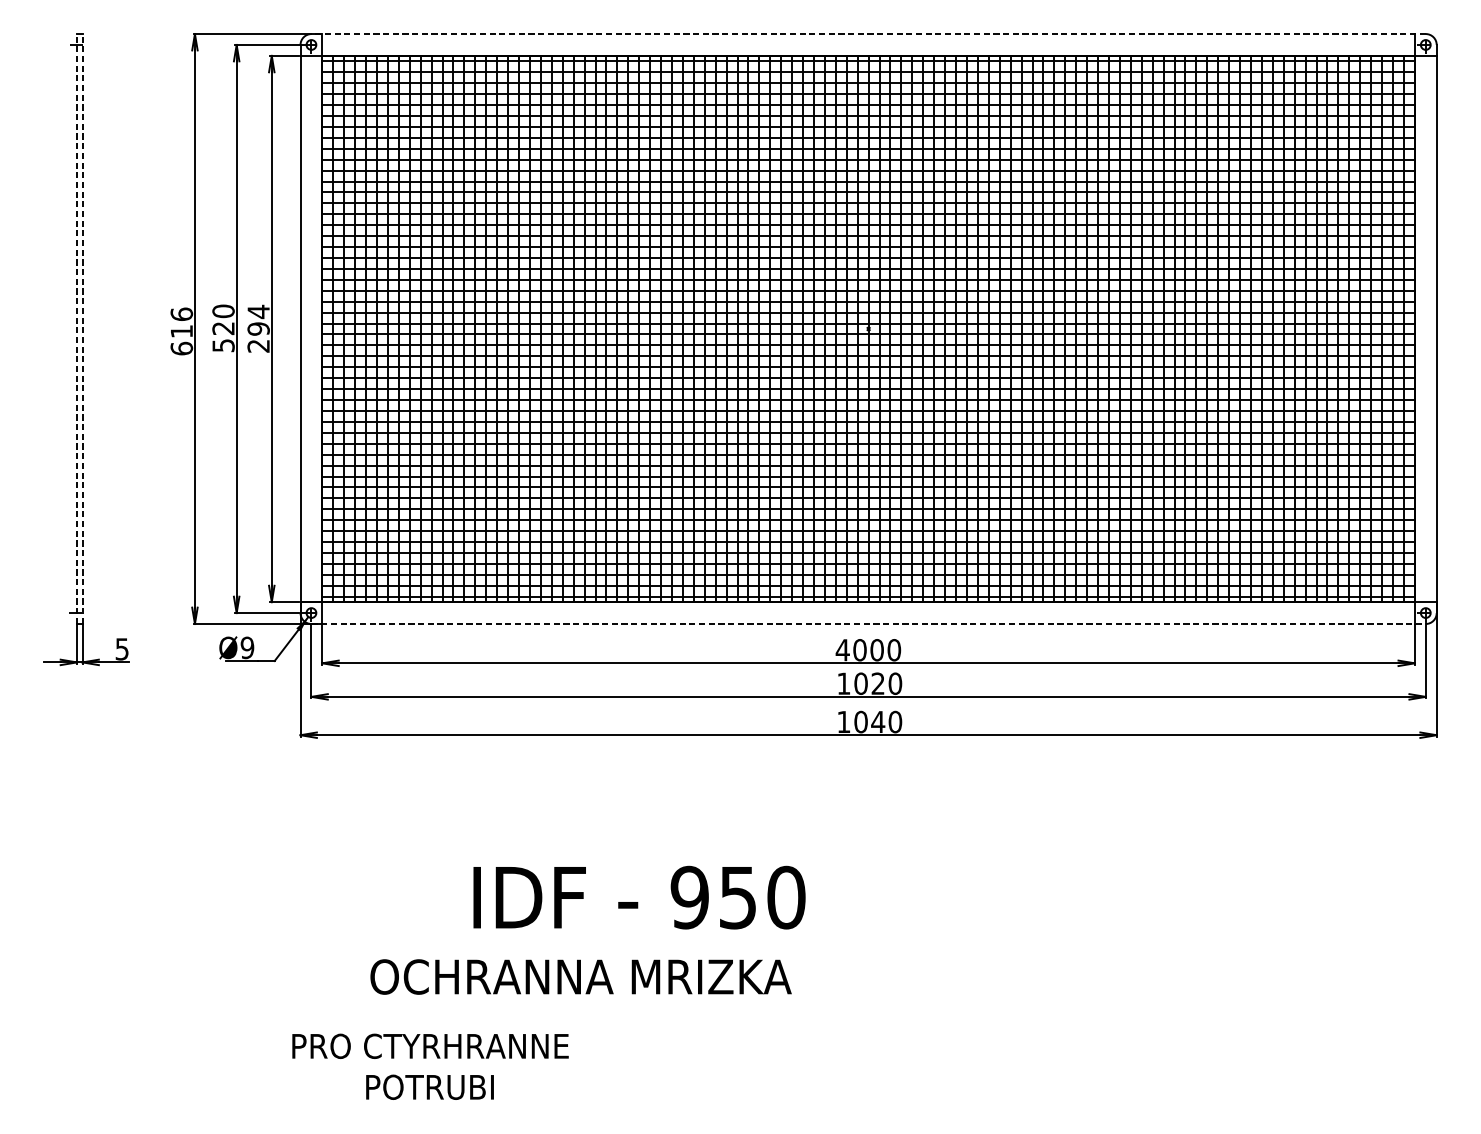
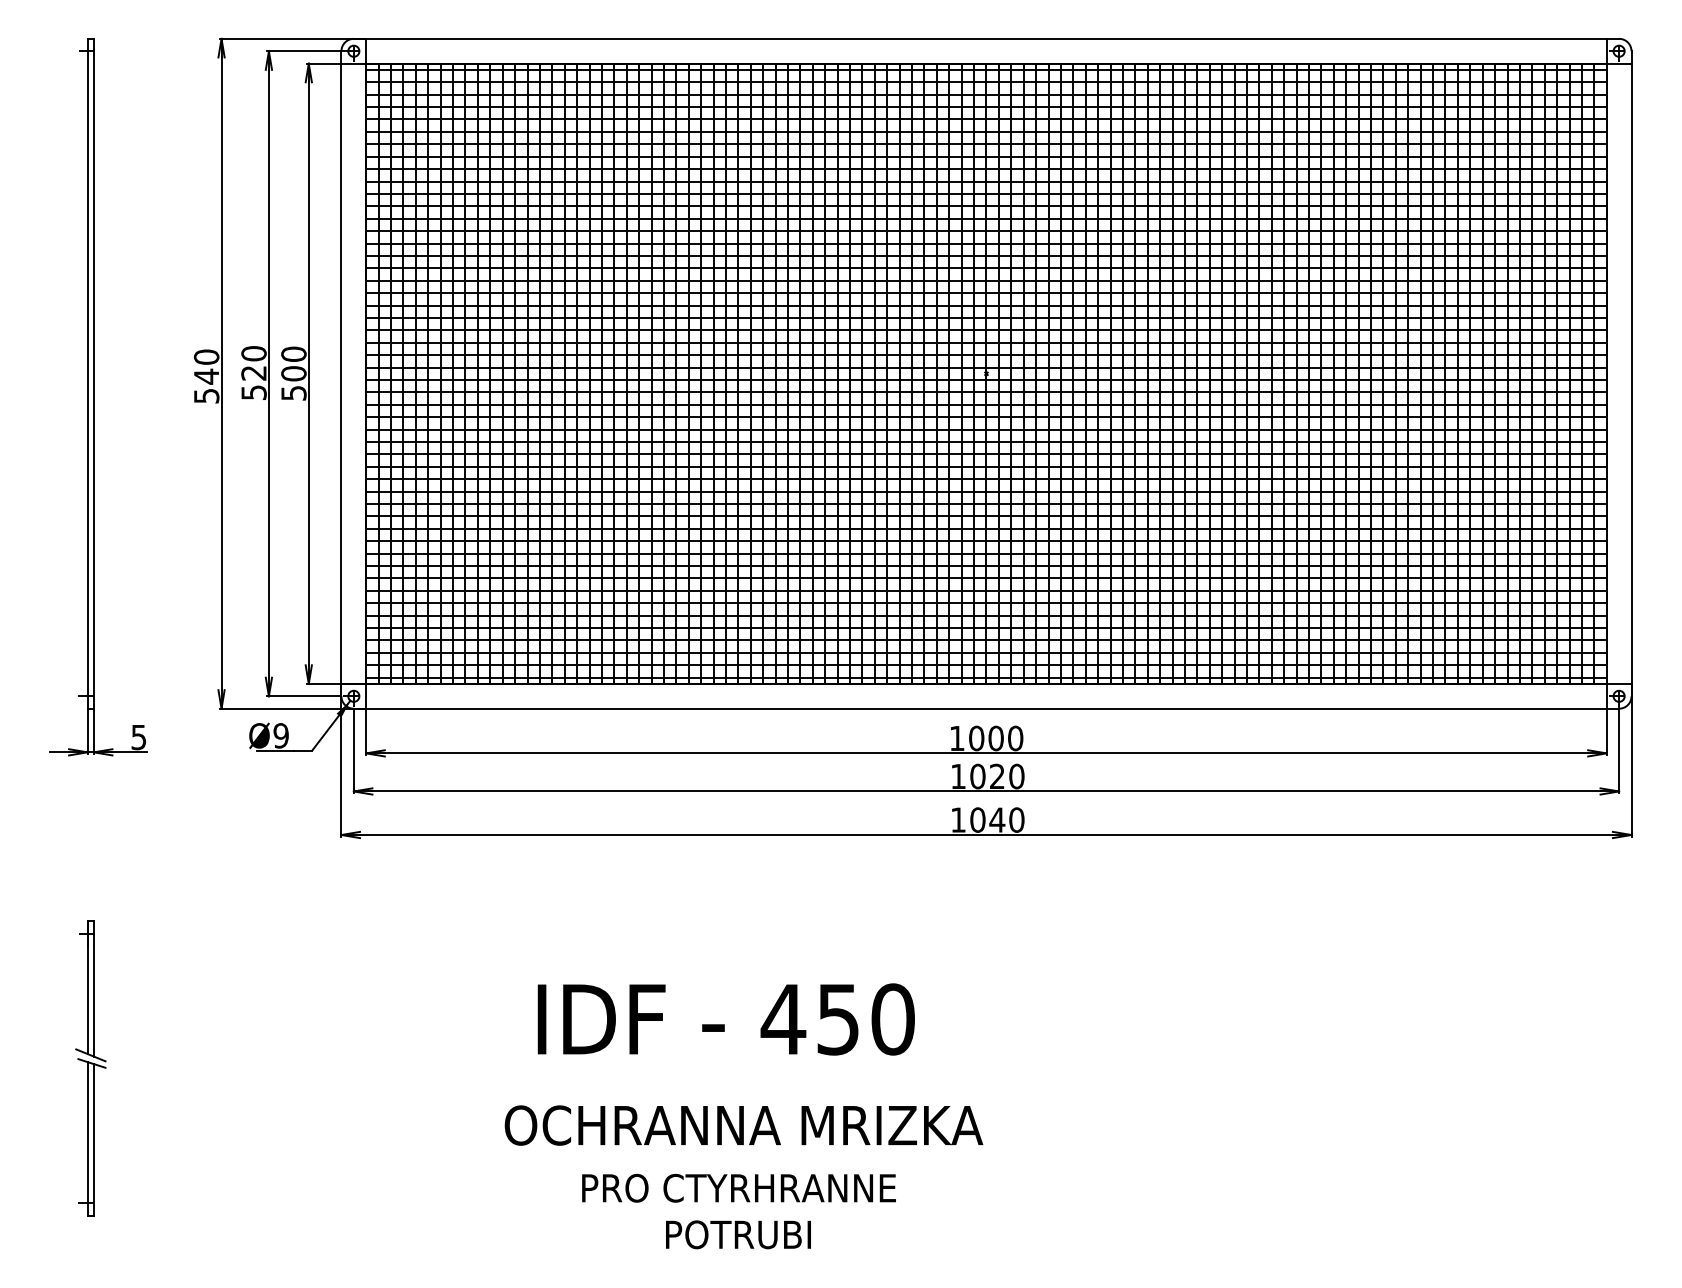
line: (868, 33) -> (986, 38), dashed -> solid
line: (76, 328) -> (87, 373), dashed -> solid
line: (82, 328) -> (93, 373), dashed -> solid
text: (258, 328) -> (293, 373), 294 -> 500
text: (181, 331) -> (206, 376), 616 -> 540
line: (868, 623) -> (986, 708), dashed -> solid
text: (843, 650) -> (957, 738), 4000 -> 1000
text: (689, 897) -> (783, 1019), 950 -> 450
part: (79, 940) -> (90, 1068), added
text: (580, 976) -> (743, 1125), moved
text: (430, 1066) -> (738, 1211), moved

